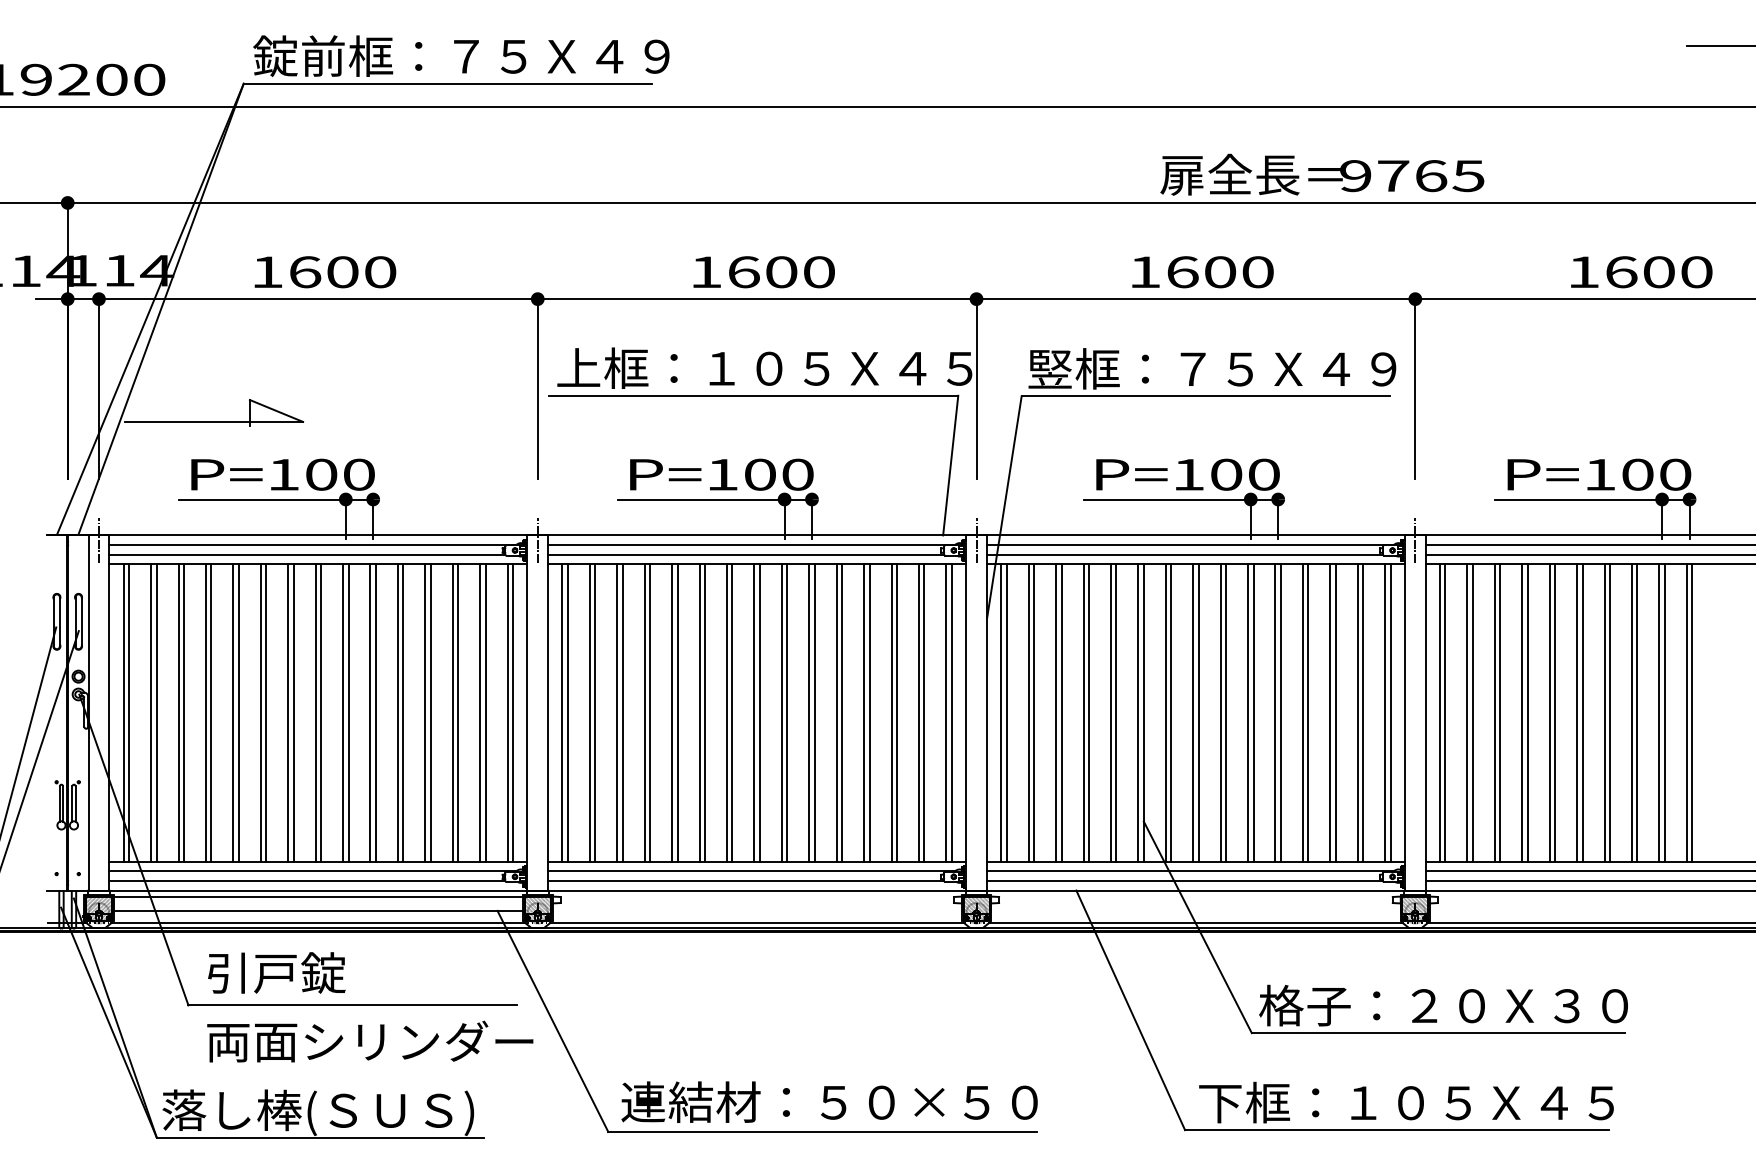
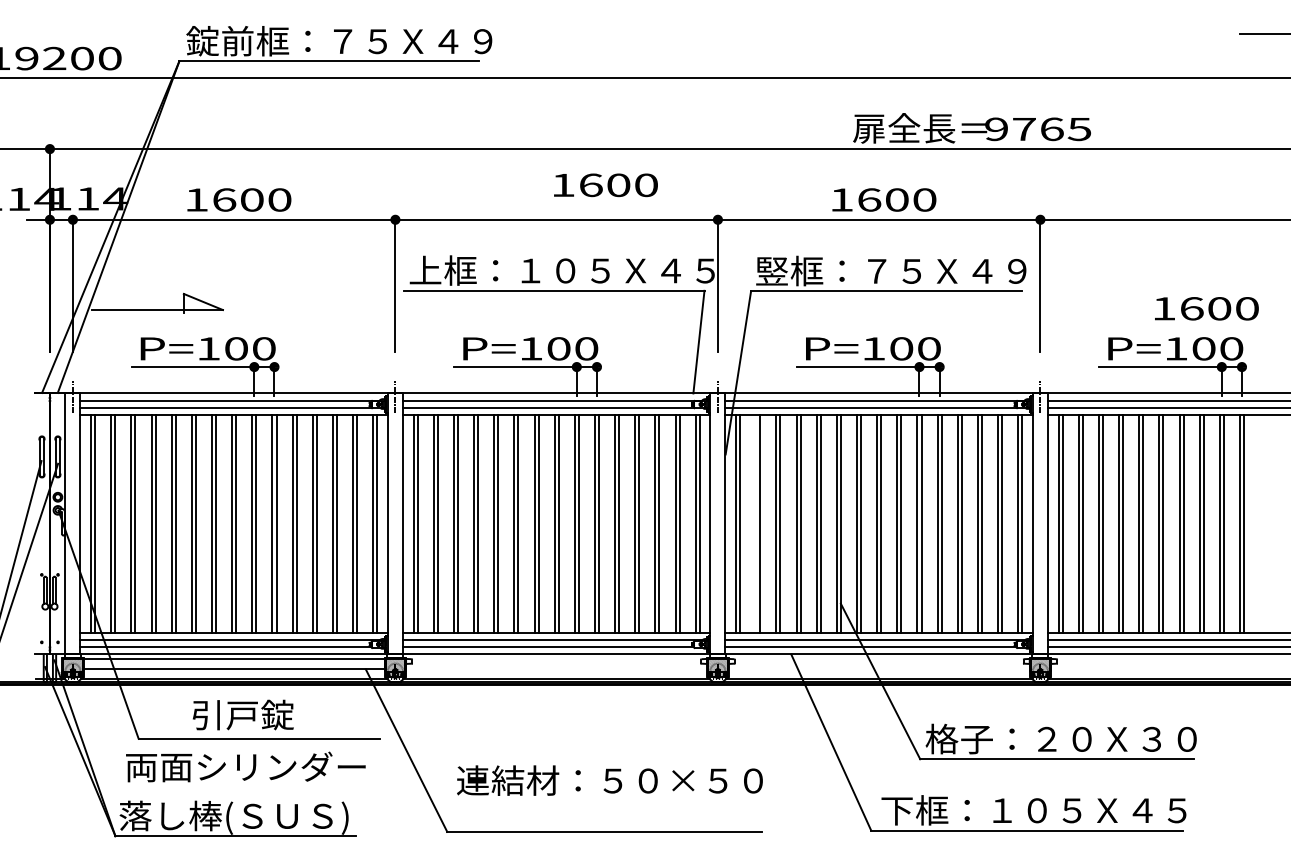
text: (763, 272) -> (605, 185), moved
text: (1641, 272) -> (1206, 308), moved
line: (1028, 712) -> (756, 523), removed
text: (276, 972) -> (243, 714), moved
text: (370, 1041) -> (246, 766), moved
text: (829, 1101) -> (609, 780), moved

